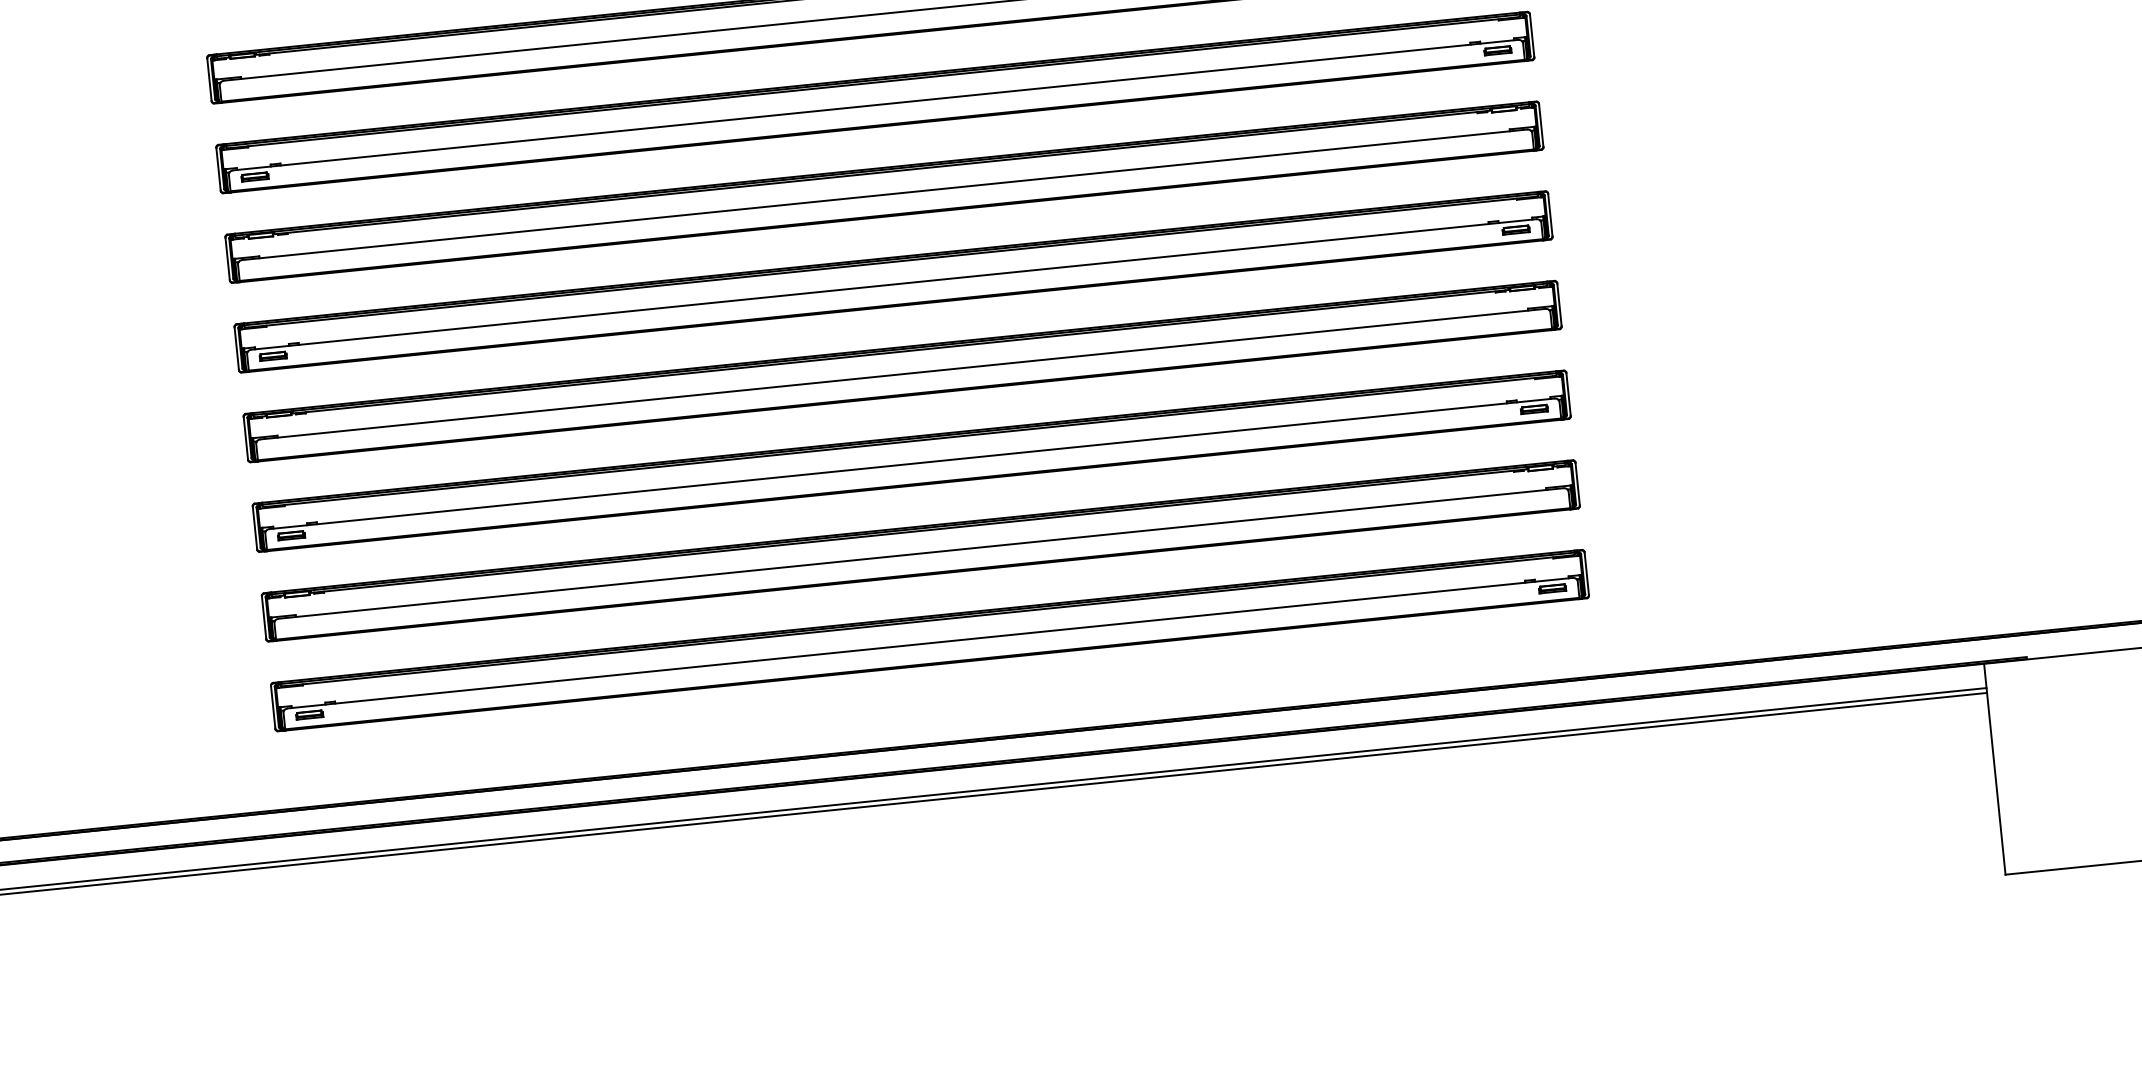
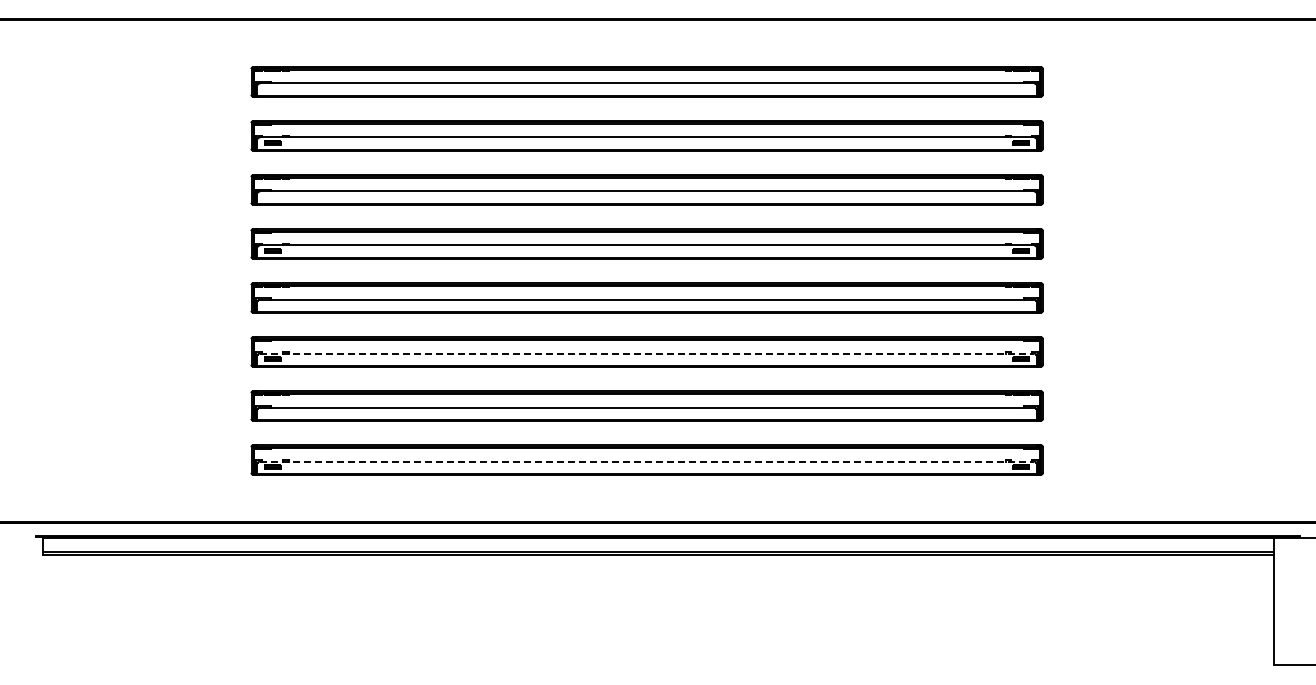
line: (912, 463) -> (647, 353), solid -> dashed
line: (930, 643) -> (647, 461), solid -> dashed

